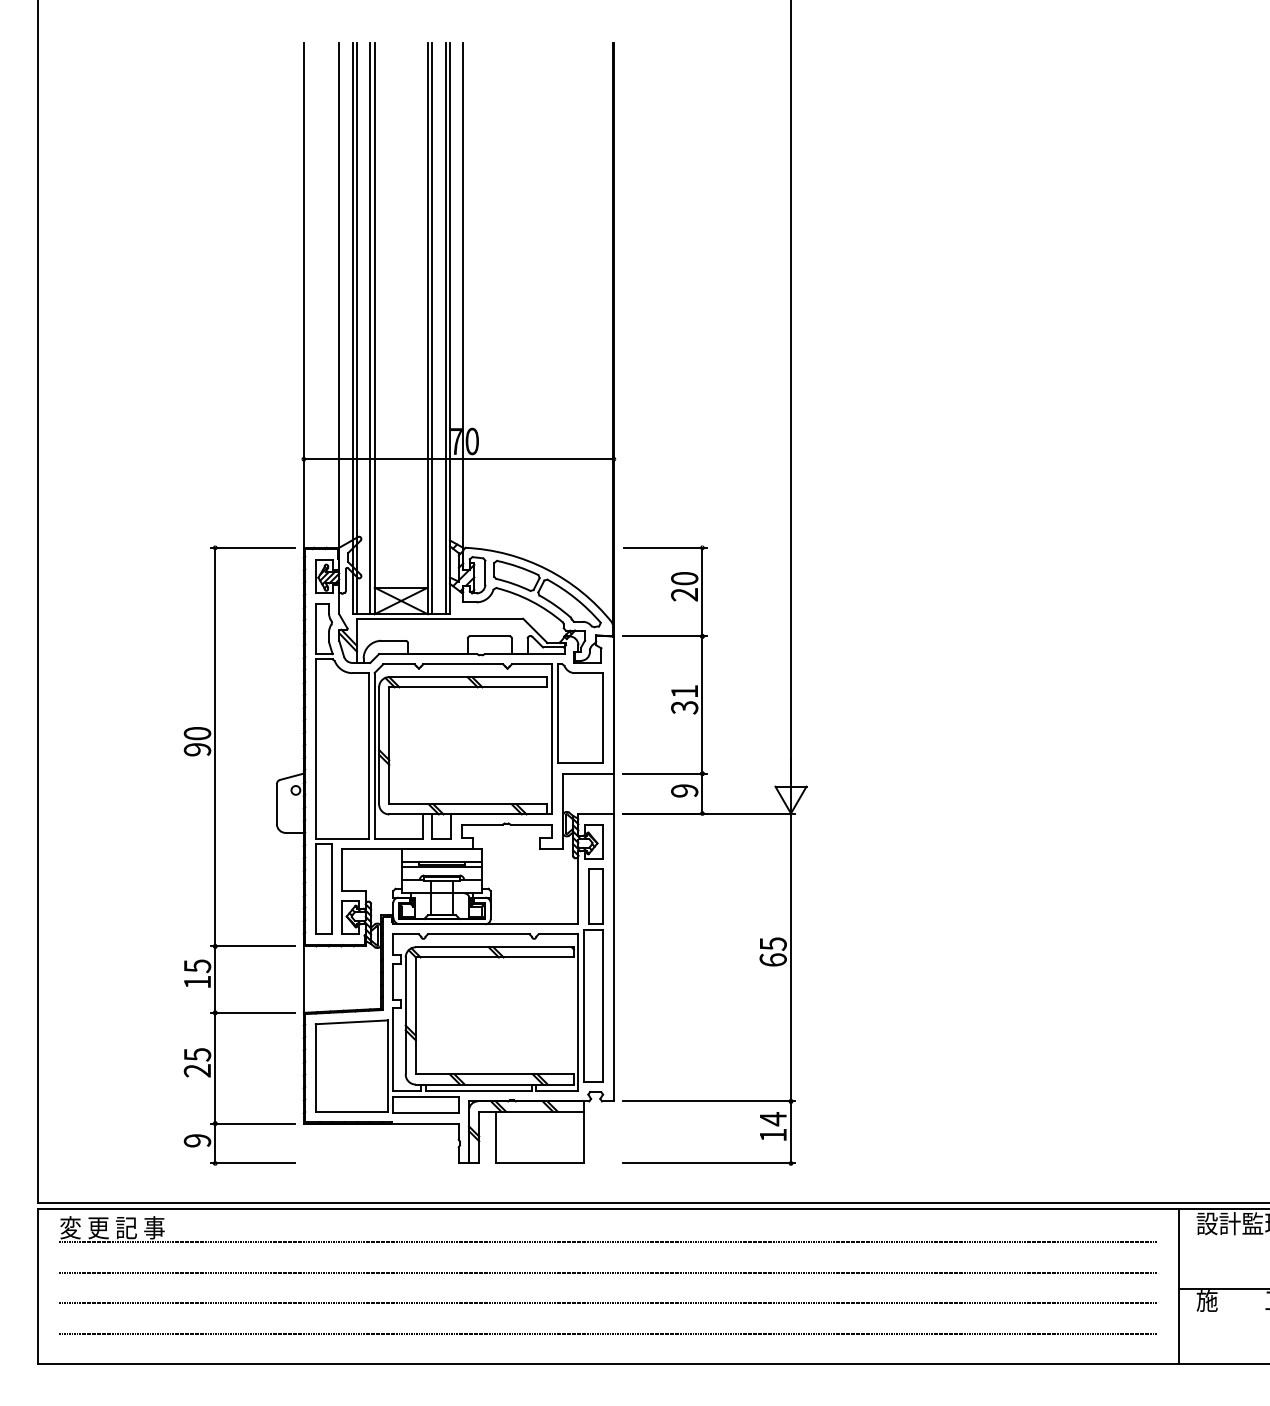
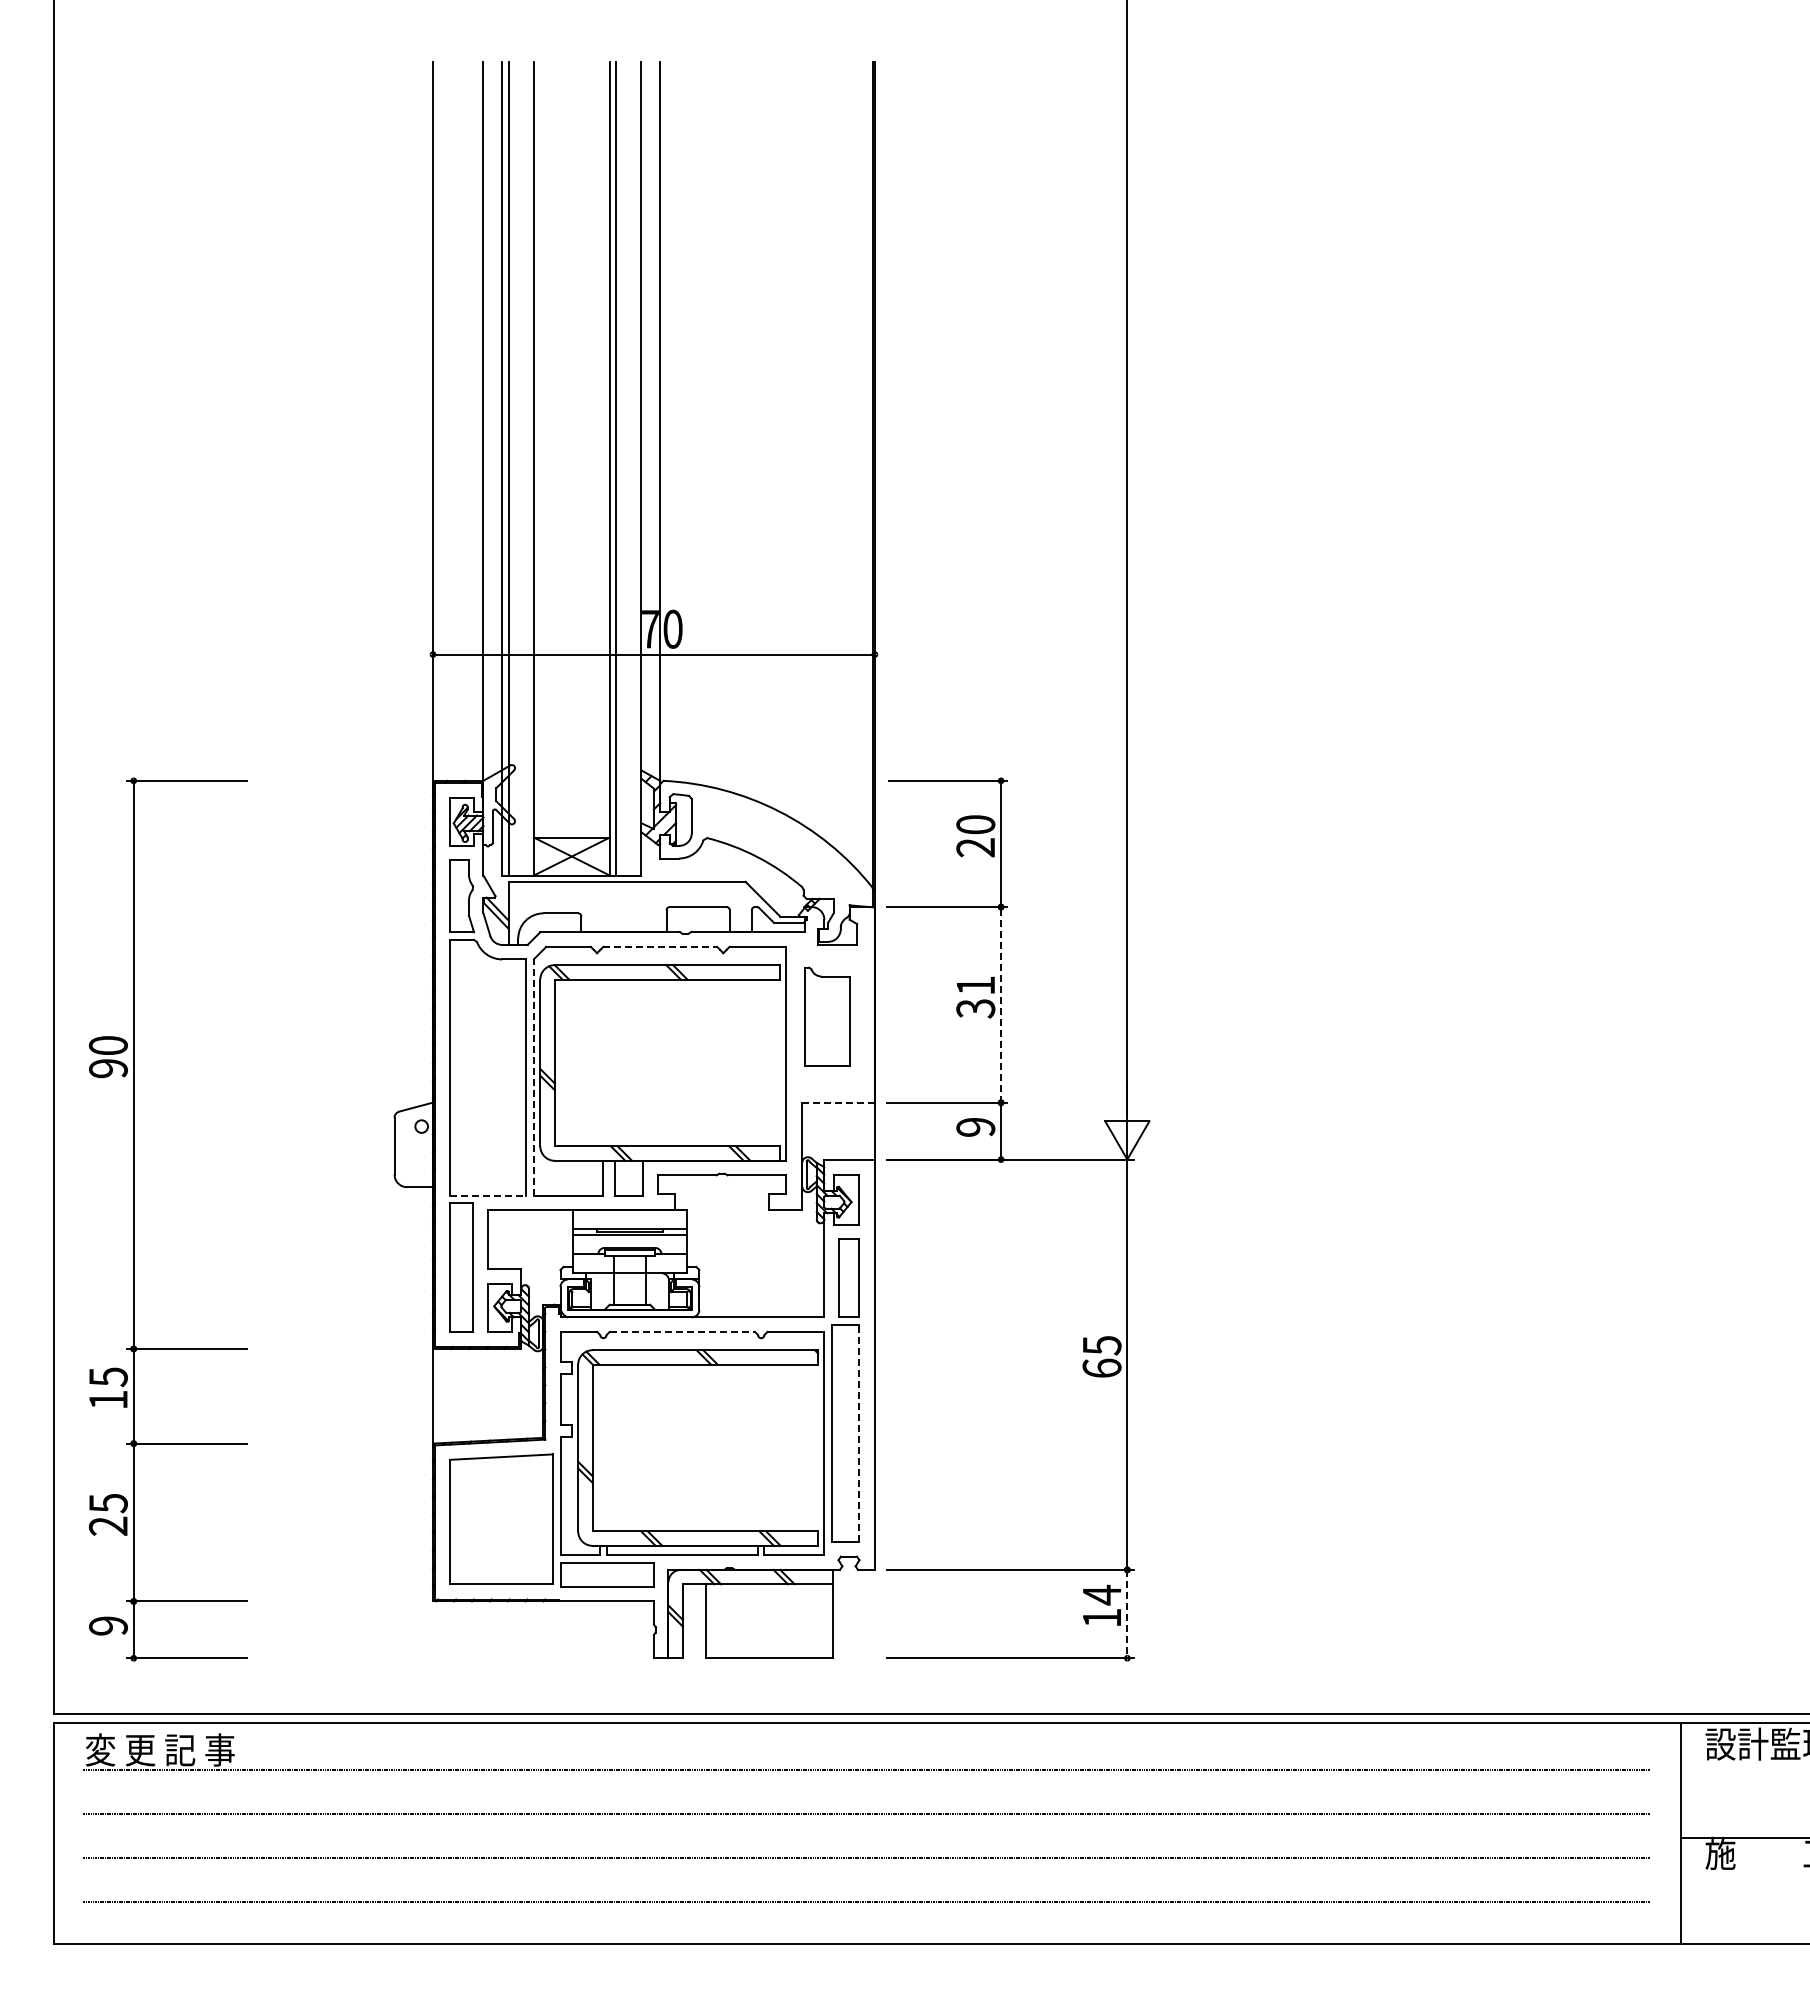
line: (370, 328) -> (527, 468), removed
line: (445, 328) -> (634, 468), removed
part: (547, 593) -> (780, 846), removed
line: (463, 664) -> (660, 946), solid -> dashed
line: (702, 704) -> (1001, 1004), solid -> dashed
part: (580, 713) -> (827, 1016), size x0.7
line: (374, 755) -> (533, 1076), solid -> dashed
line: (588, 773) -> (838, 1102), solid -> dashed
line: (342, 838) -> (488, 1195), solid -> dashed
part: (215, 855) -> (134, 1219), moved
line: (478, 934) -> (682, 1331), solid -> dashed
line: (603, 1005) -> (859, 1433), solid -> dashed
line: (791, 1132) -> (1127, 1614), solid -> dashed

